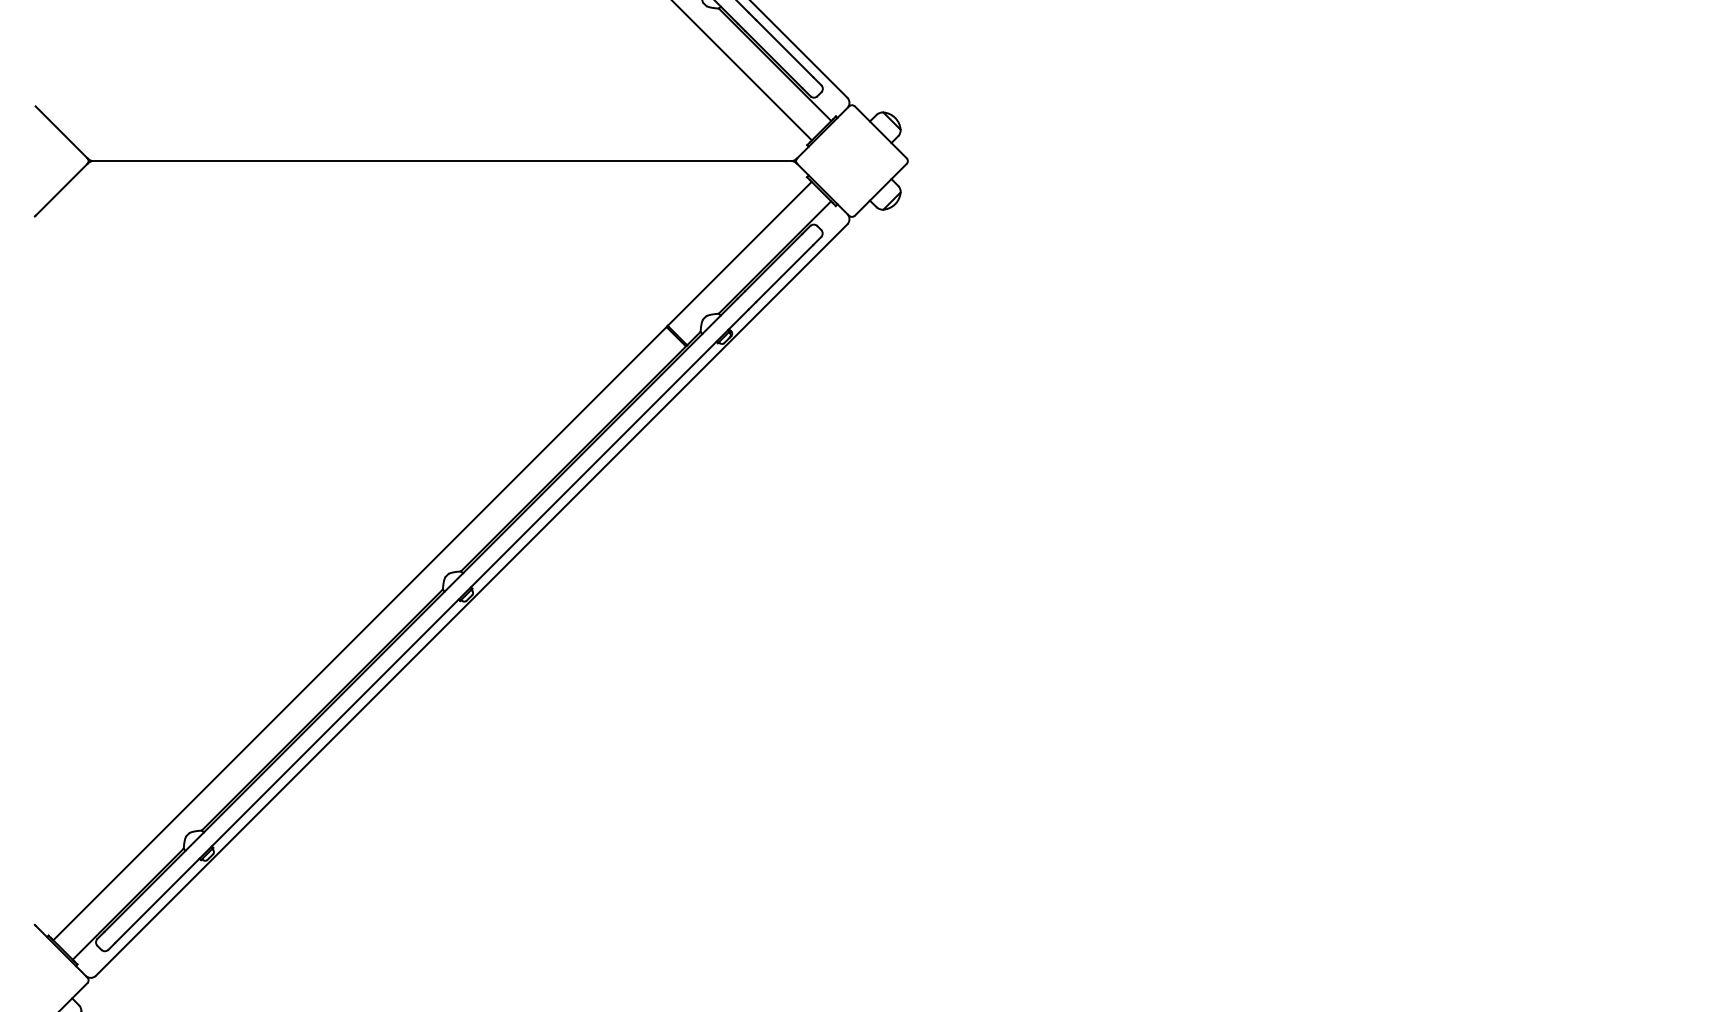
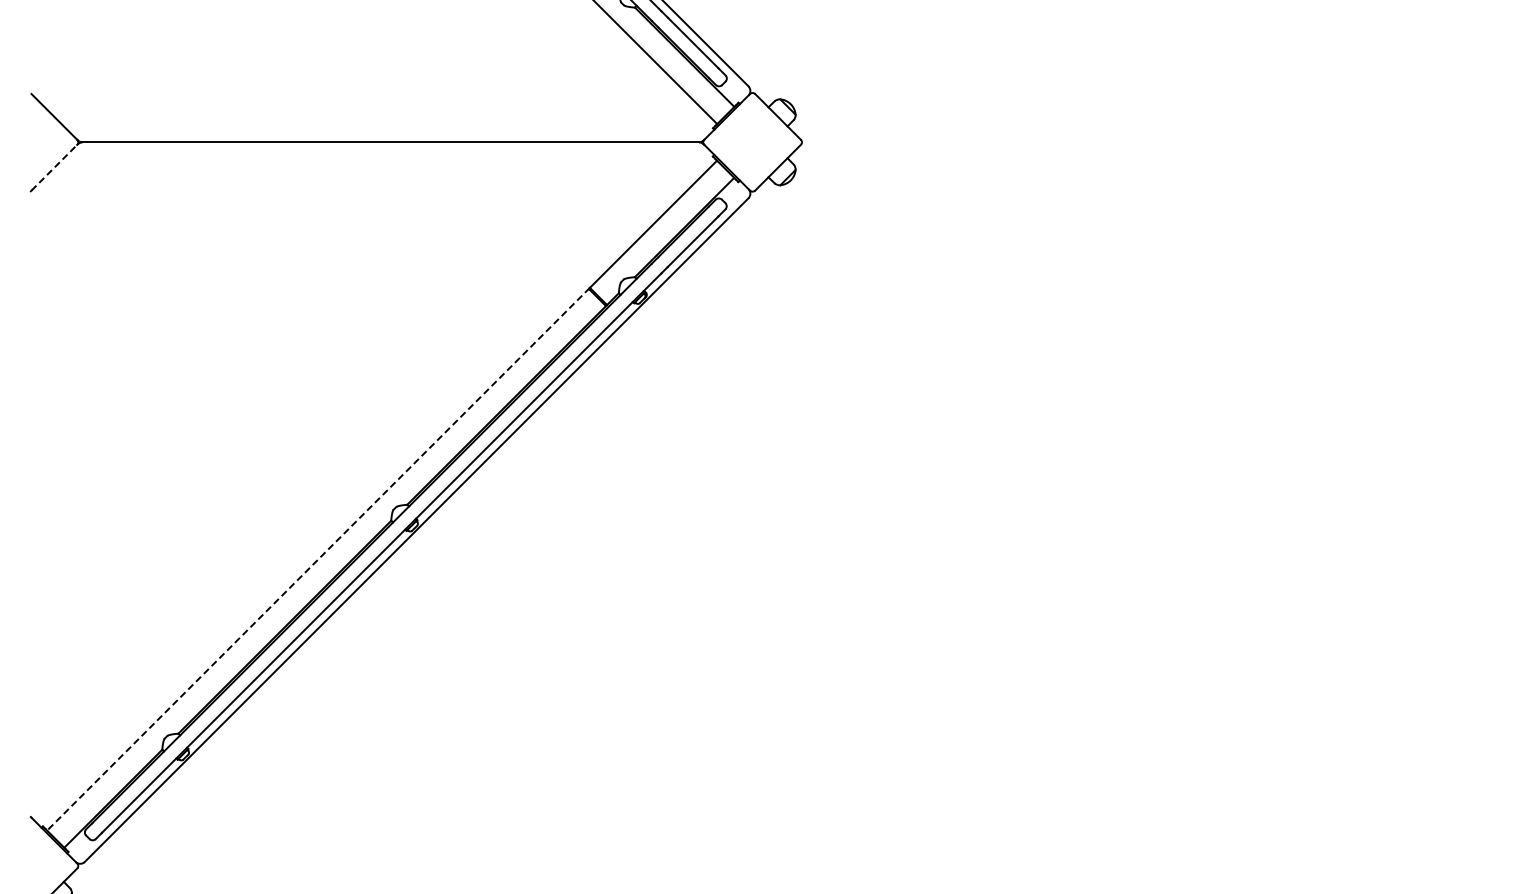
line: (61, 189) -> (54, 167), solid -> dashed
line: (360, 633) -> (318, 559), solid -> dashed

